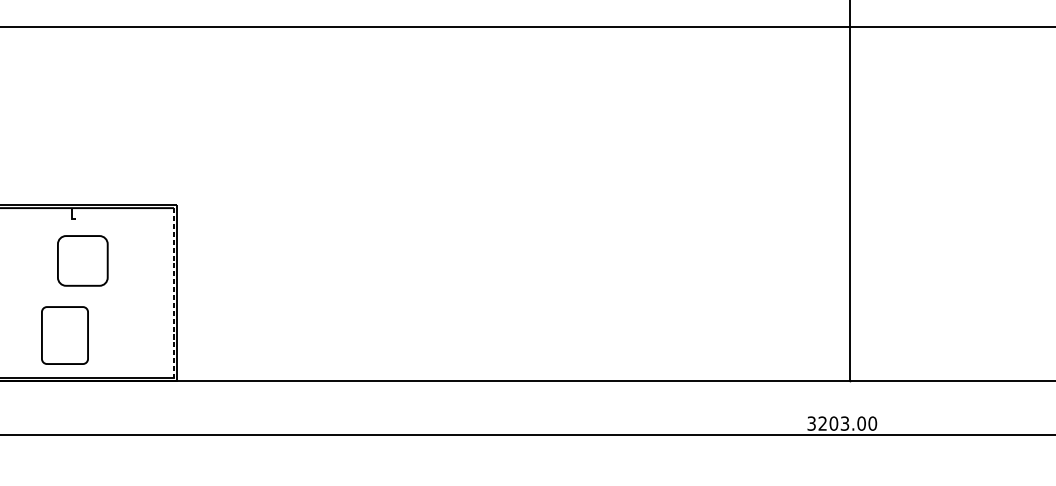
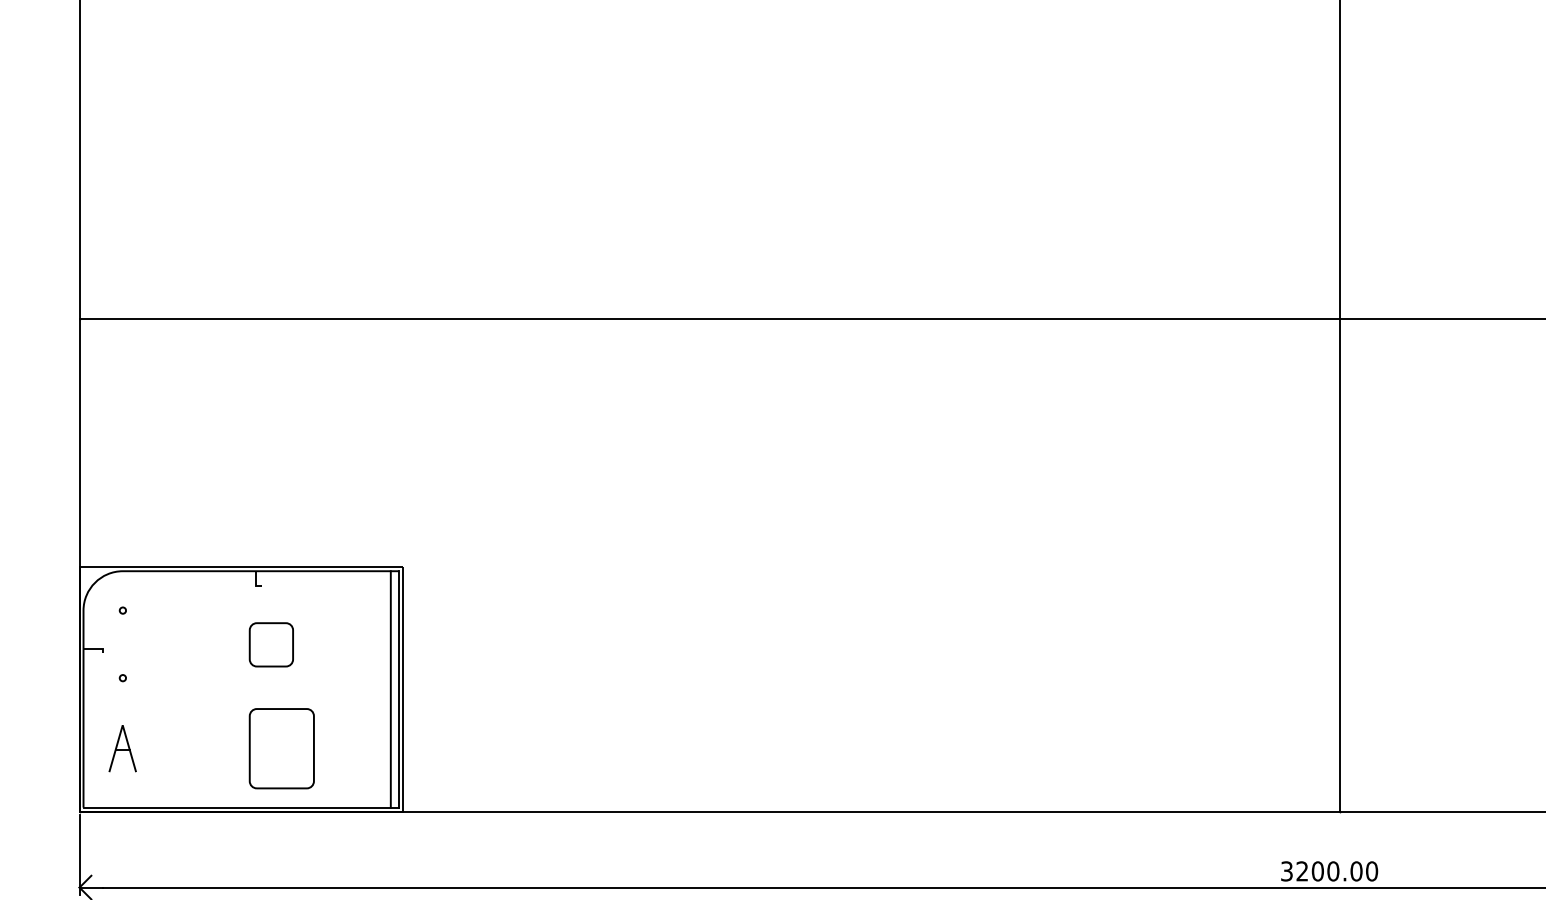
part: (81, 260) -> (270, 644), size x0.62
line: (168, 293) -> (390, 689), added
line: (173, 293) -> (398, 689), dashed -> solid
part: (64, 335) -> (281, 748), moved
text: (845, 423) -> (1333, 871), 3203.00 -> 3200.00

